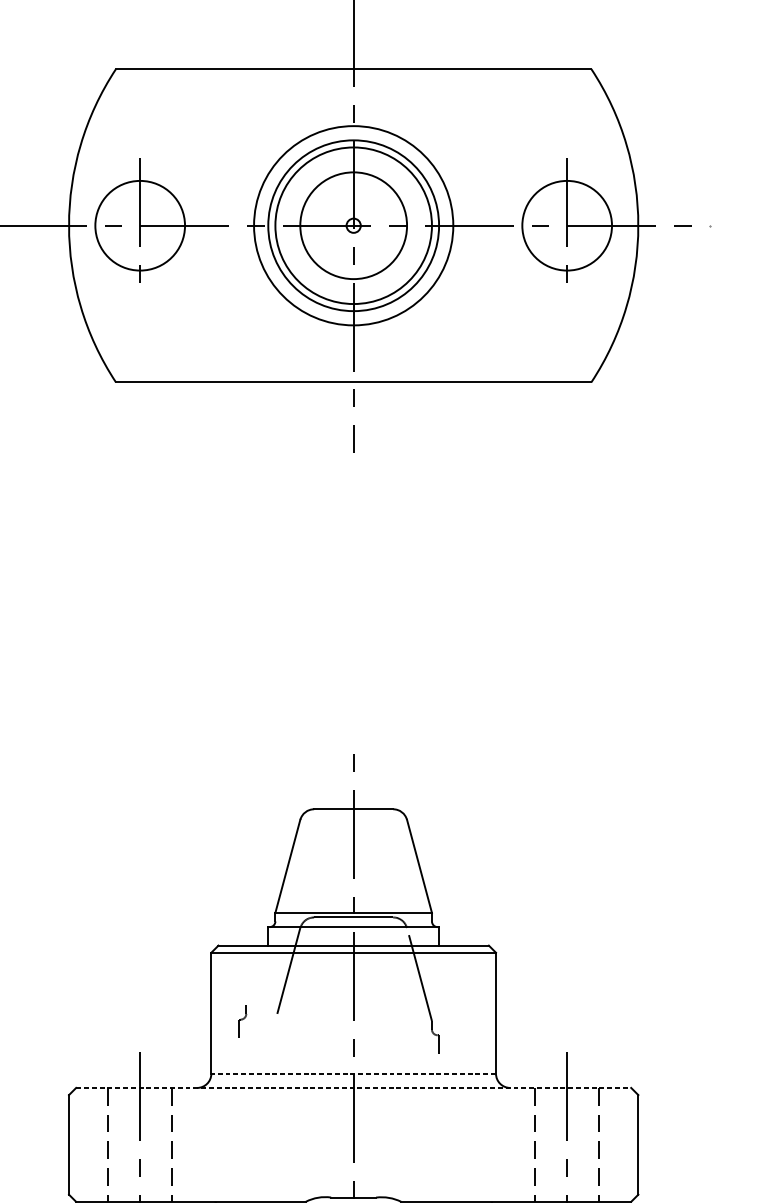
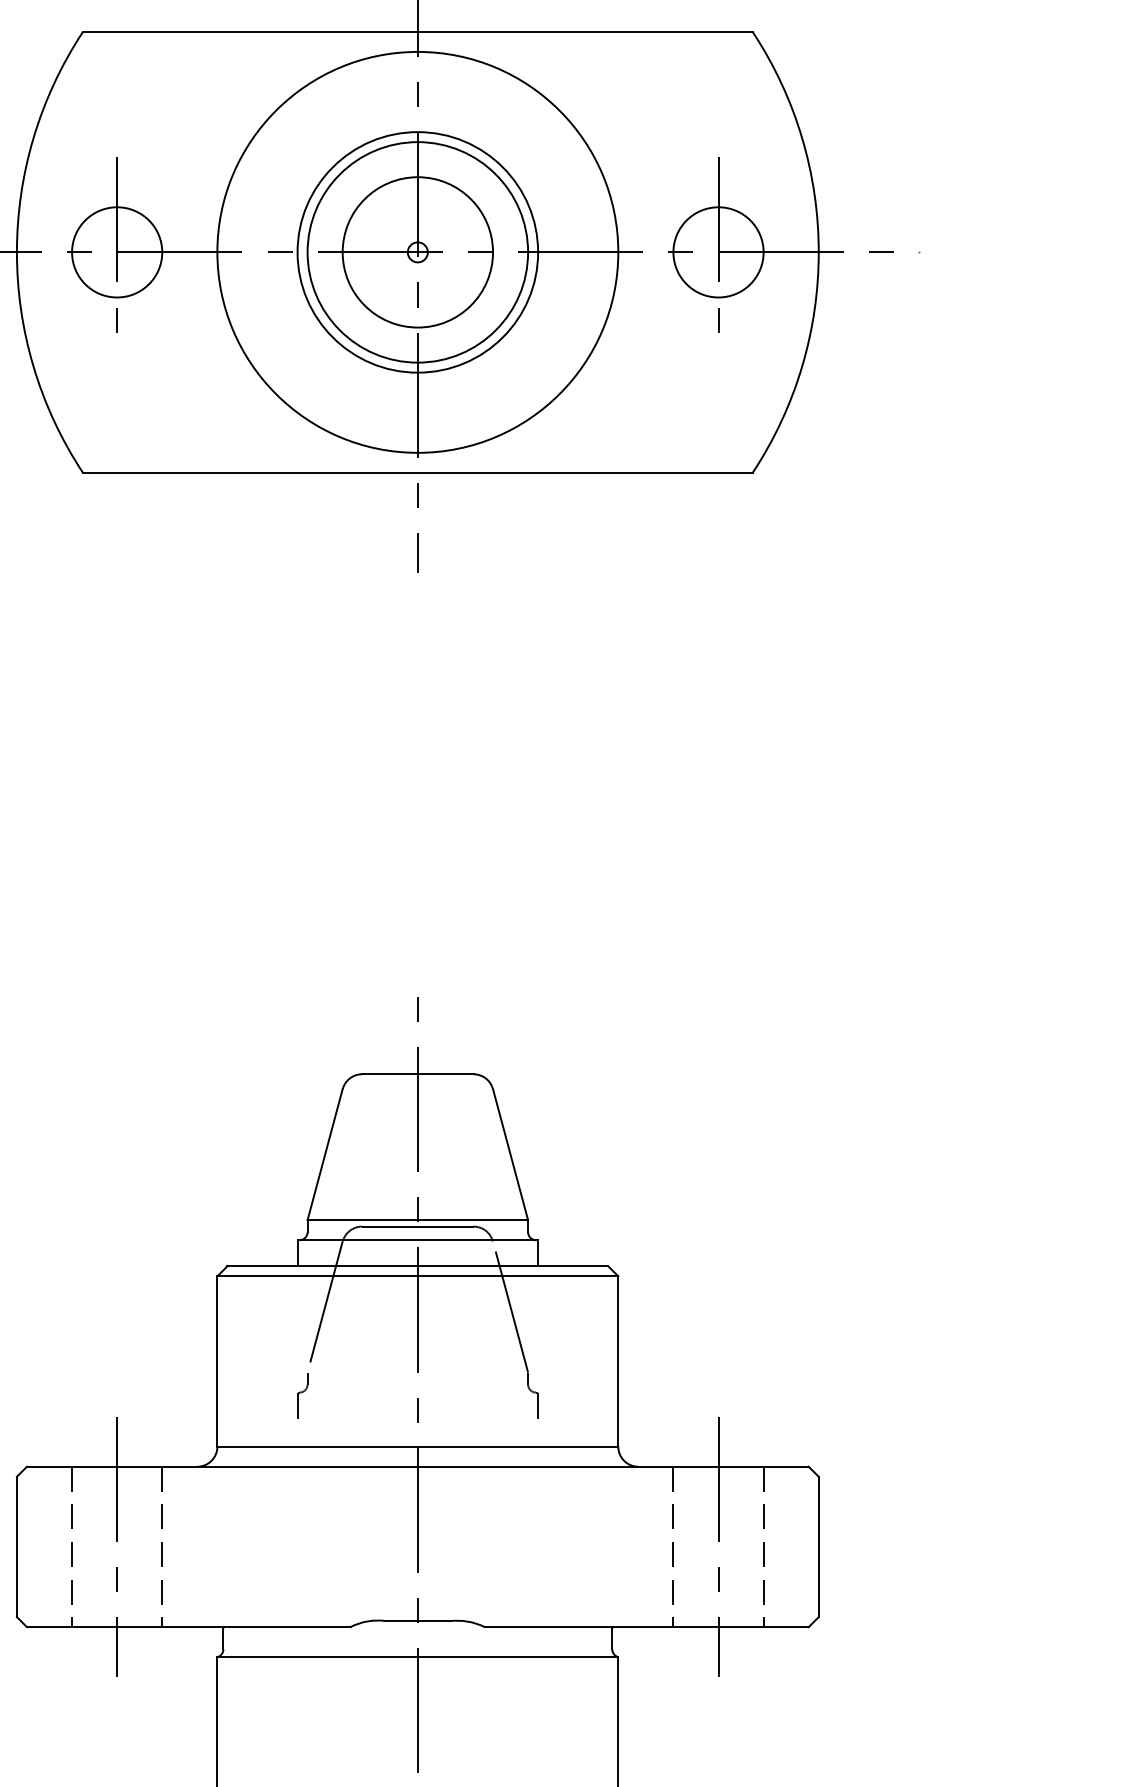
circle: (140, 225) -> (117, 252), size x0.71
circle: (353, 225) -> (417, 251), size x1.43
circle: (567, 225) -> (718, 252), size x0.71
part: (242, 1021) -> (302, 1395), moved
line: (353, 1073) -> (417, 1446), dashed -> solid
line: (353, 1087) -> (417, 1466), dashed -> solid

